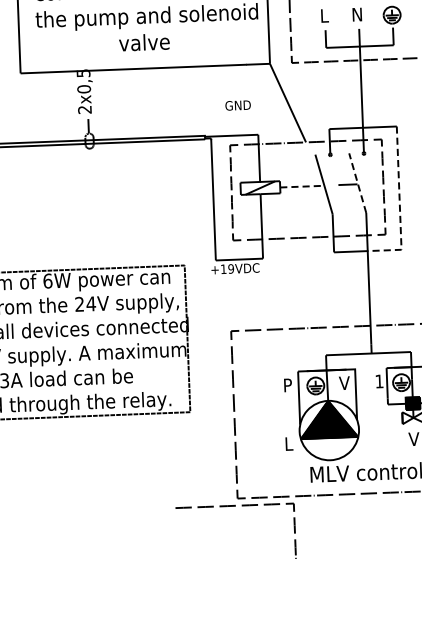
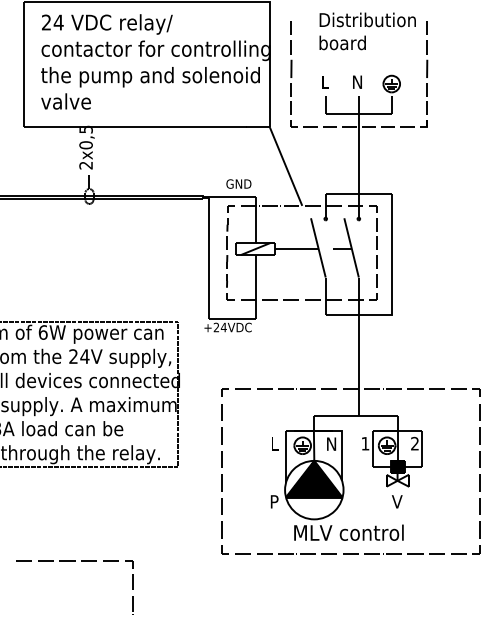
text: (143, 42) -> (65, 101), moved
text: (237, 104) -> (238, 183), moved
line: (357, 182) -> (351, 247), dashed -> solid
line: (301, 186) -> (296, 249), dashed -> solid
line: (400, 206) -> (392, 272), dashed -> solid
text: (226, 269) -> (219, 327), +19VDC -> +24VDC
text: (343, 382) -> (330, 443), V -> N
text: (288, 384) -> (275, 443), P -> L
text: (289, 443) -> (274, 501), L -> P
part: (234, 506) -> (74, 561), moved

